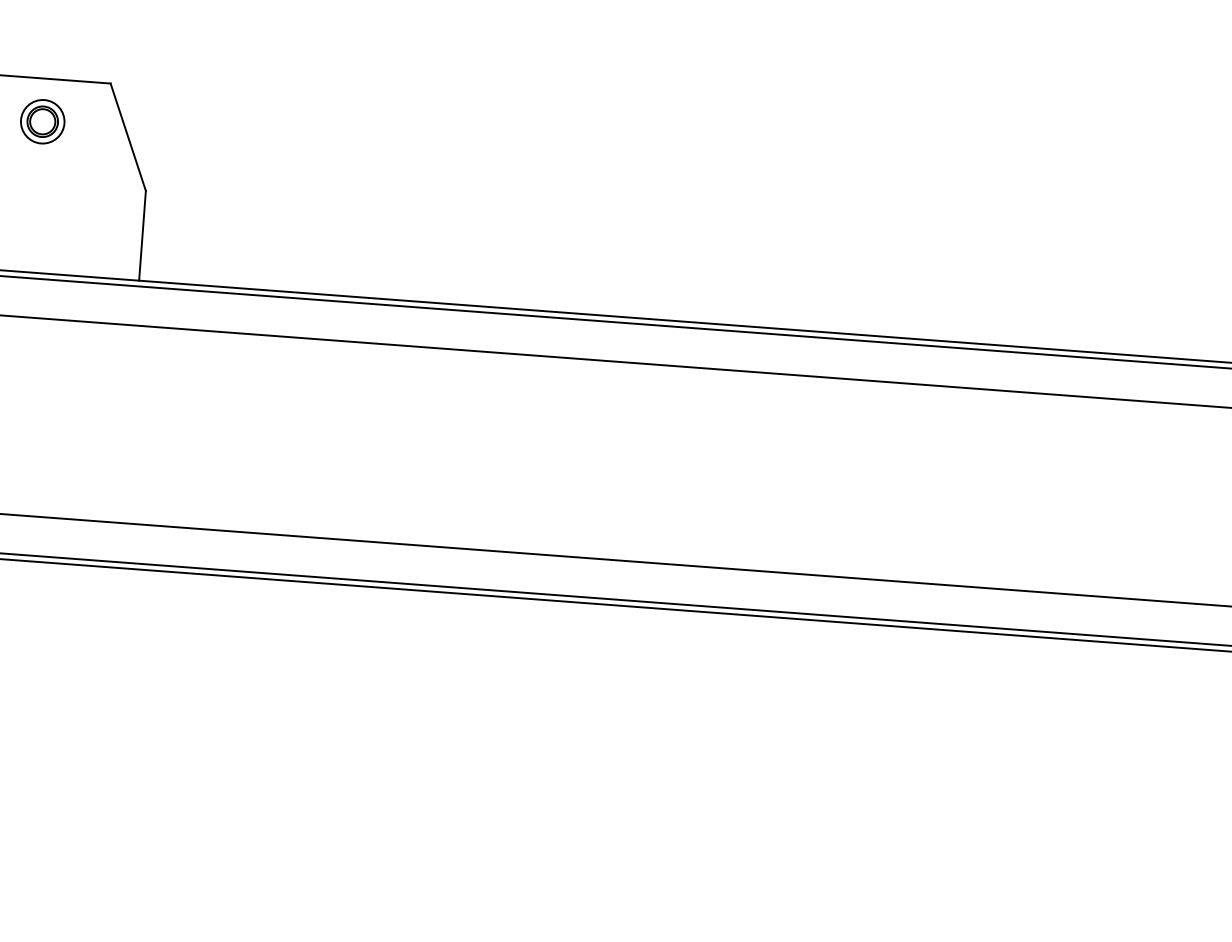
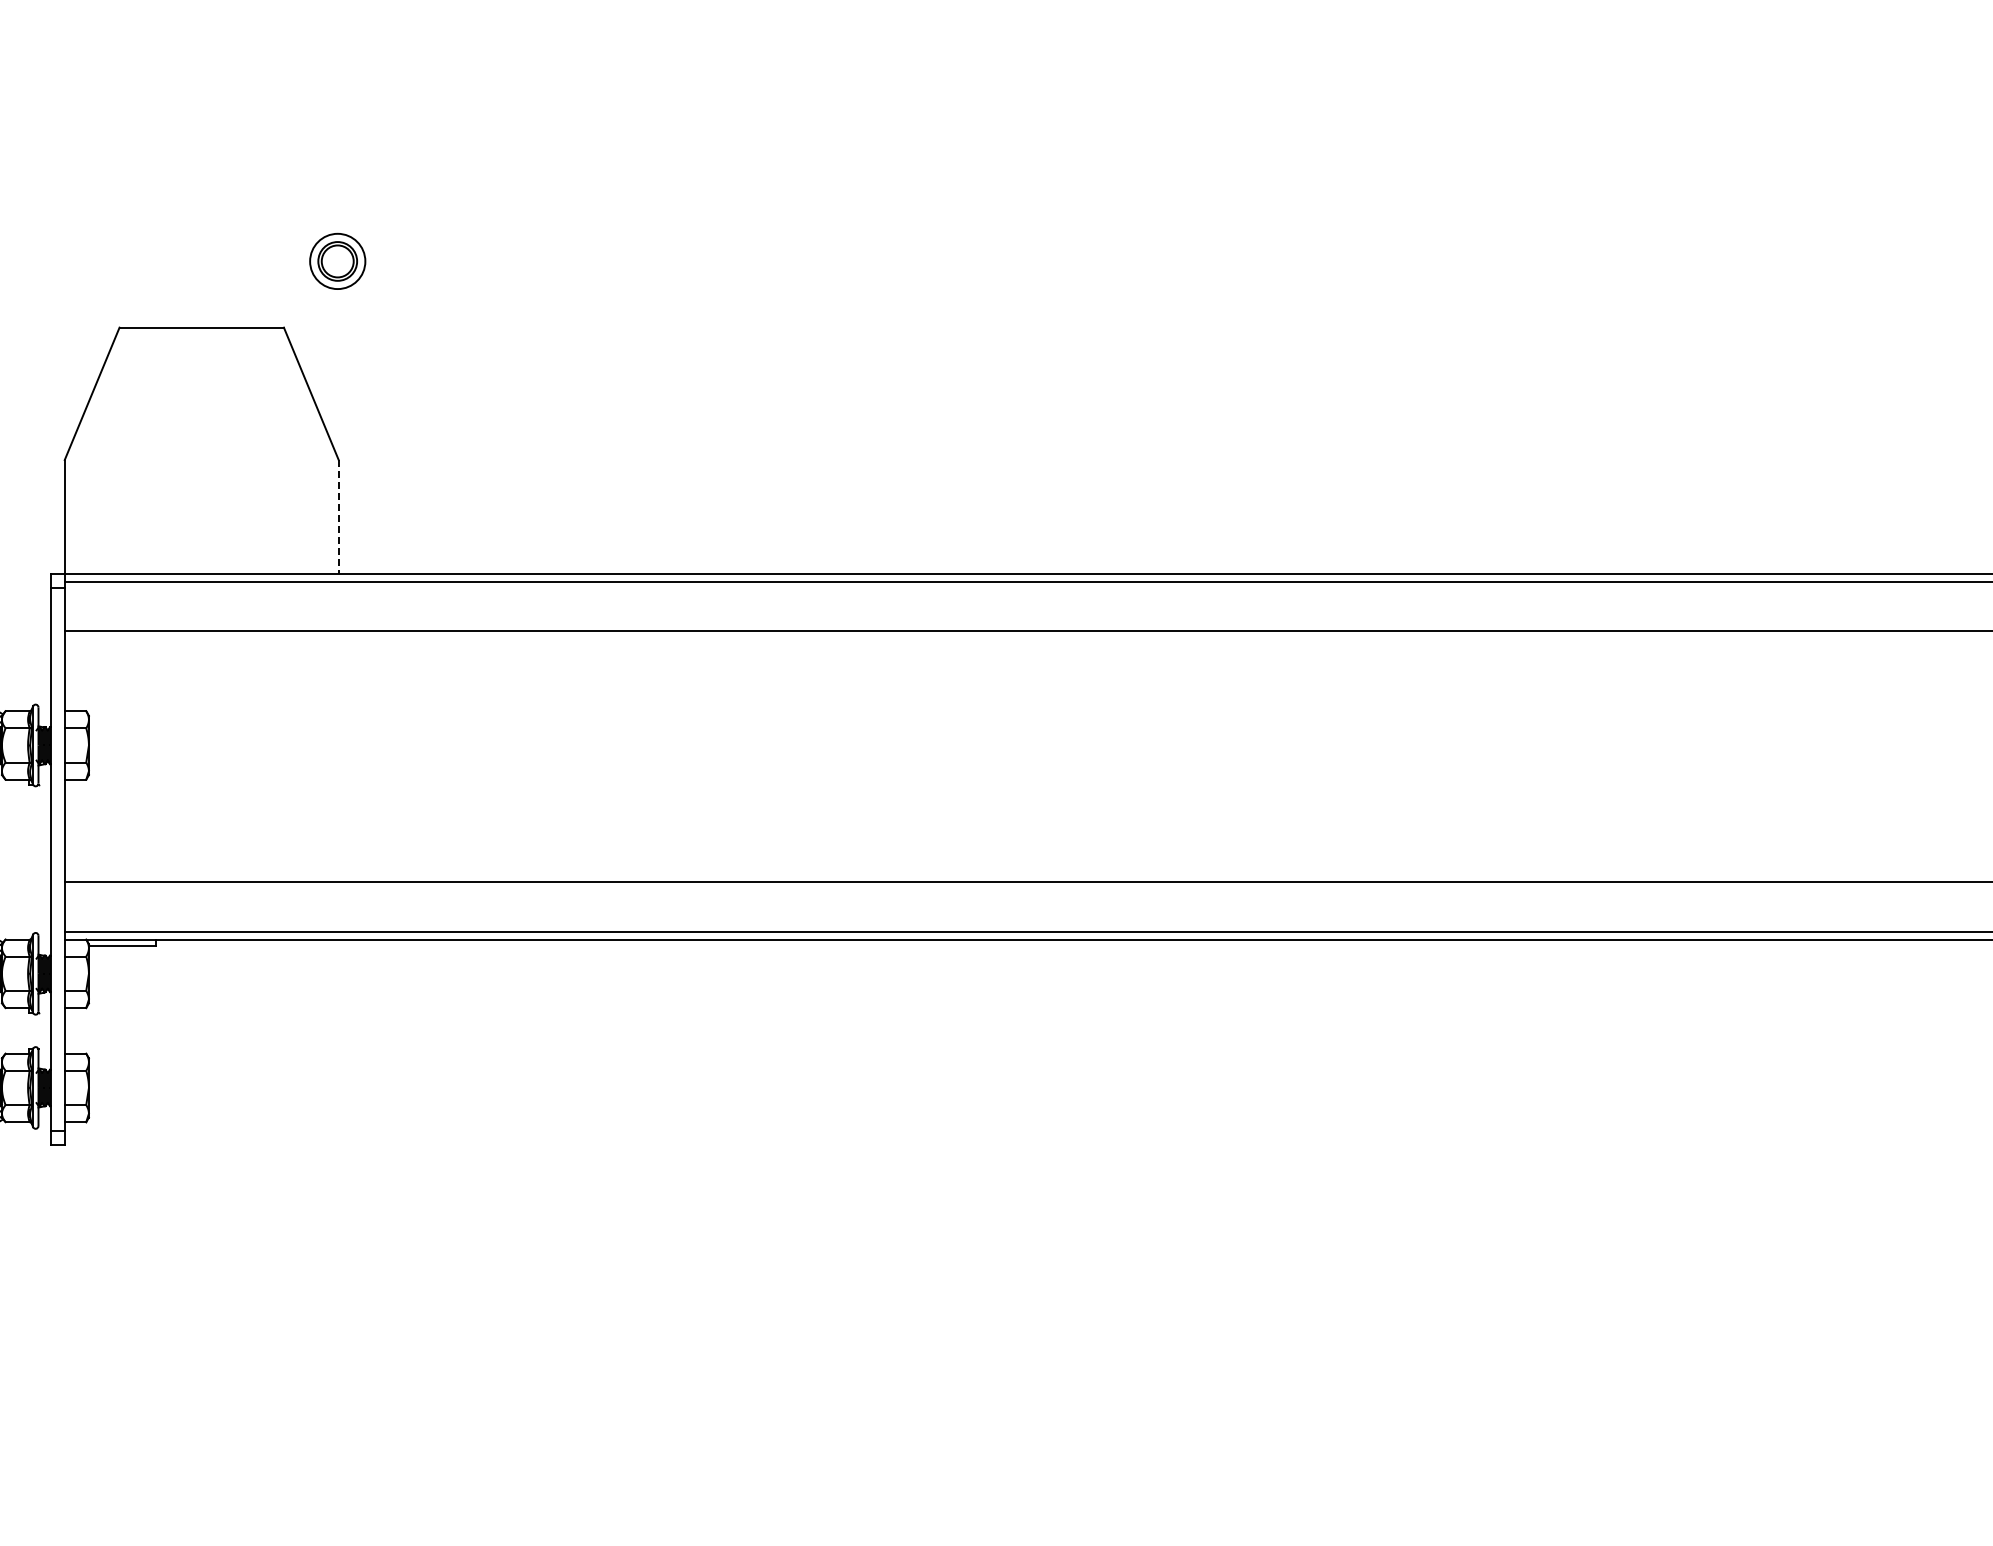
part: (42, 121) -> (337, 260), moved
line: (142, 236) -> (338, 517), solid -> dashed

